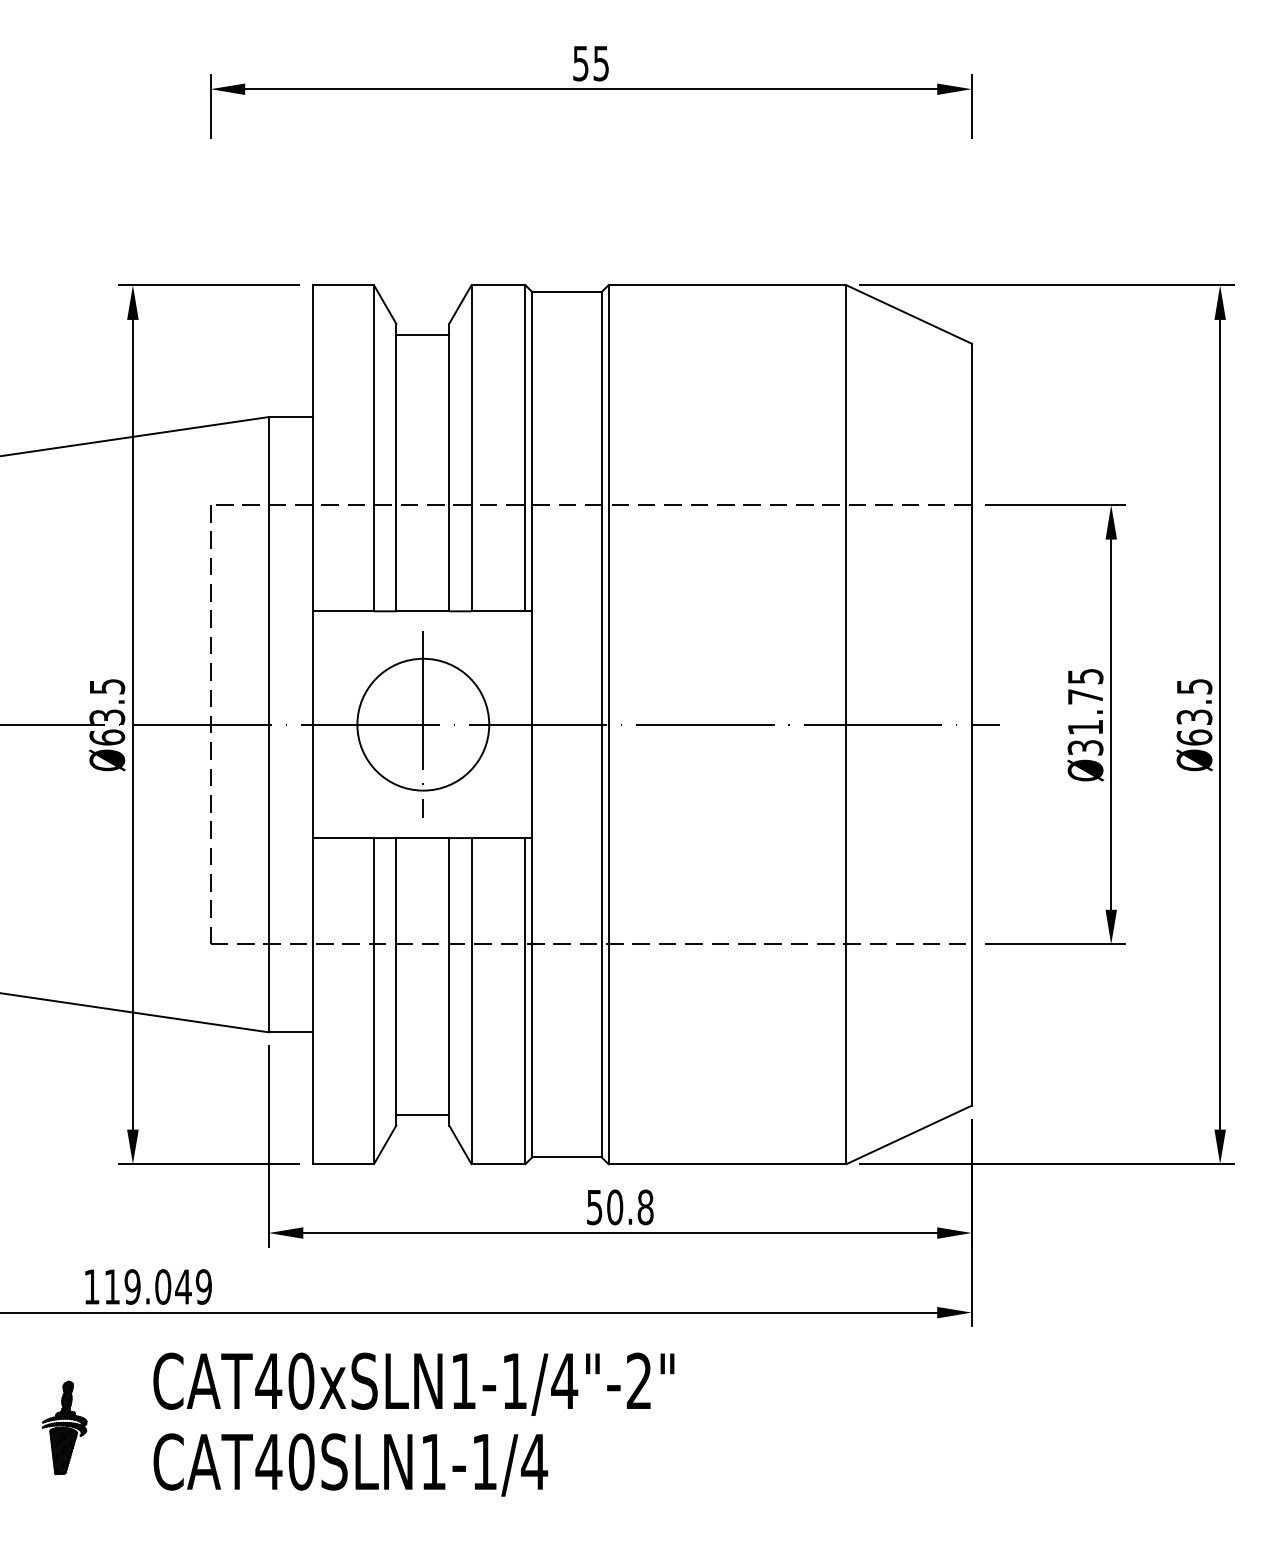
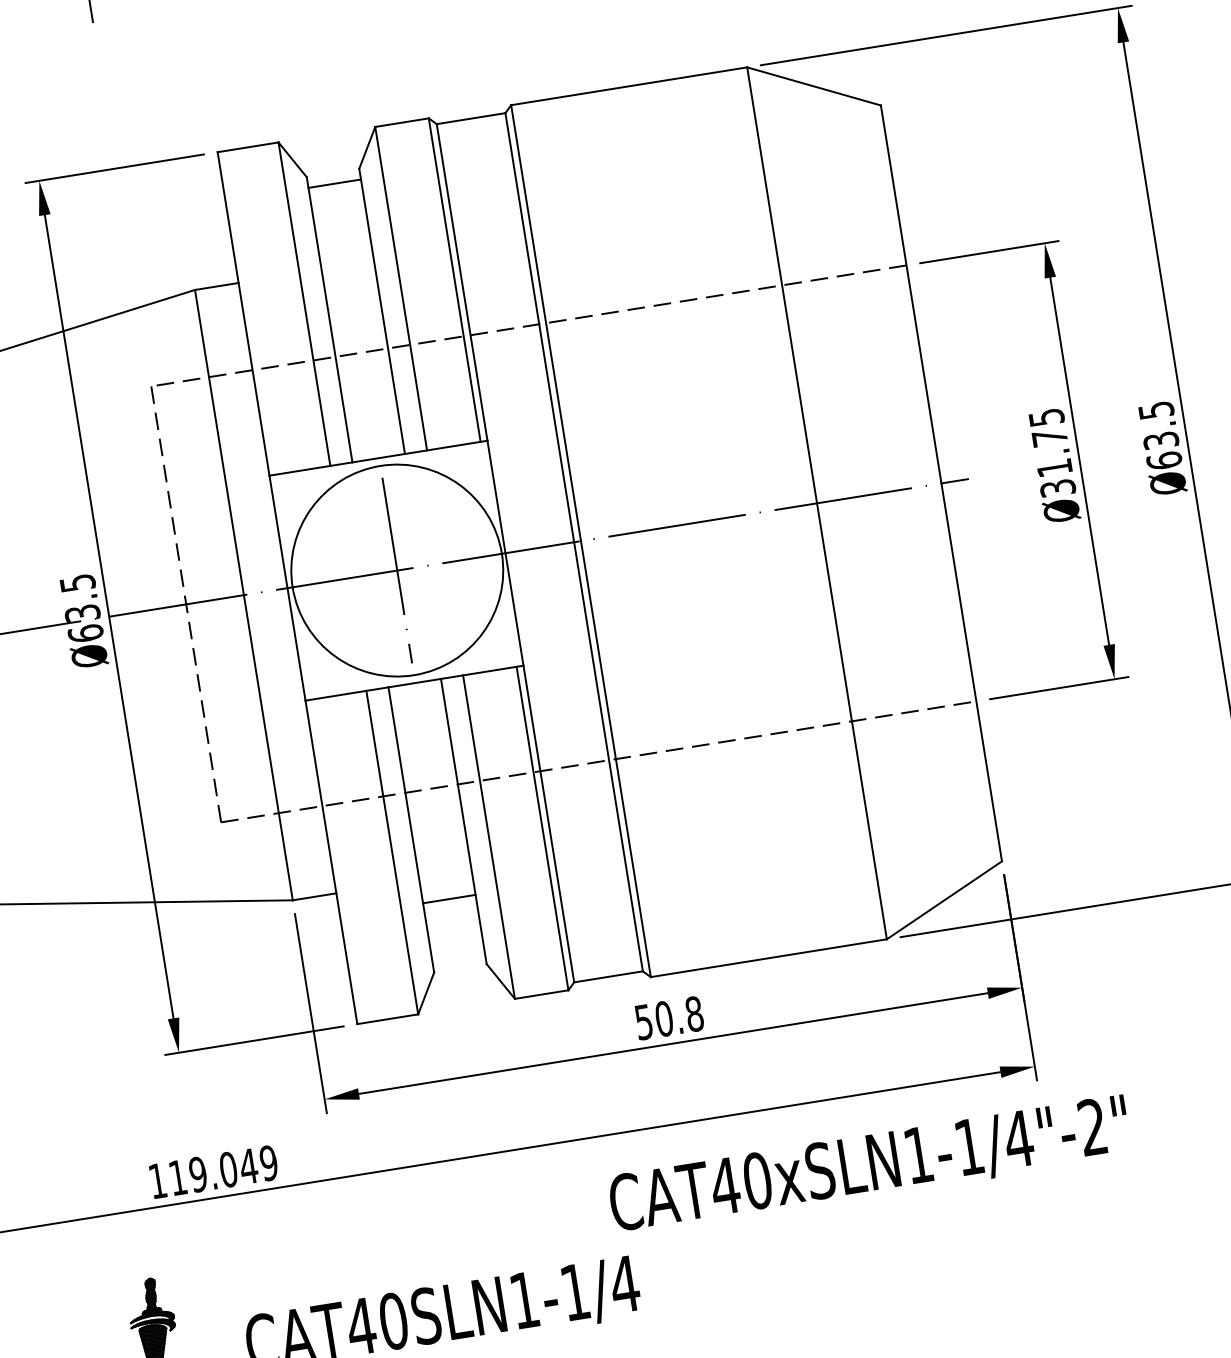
circle: (423, 724) -> (397, 570), size x1.6
line: (422, 1114) -> (449, 898), moved
text: (413, 1383) -> (869, 1165), moved

